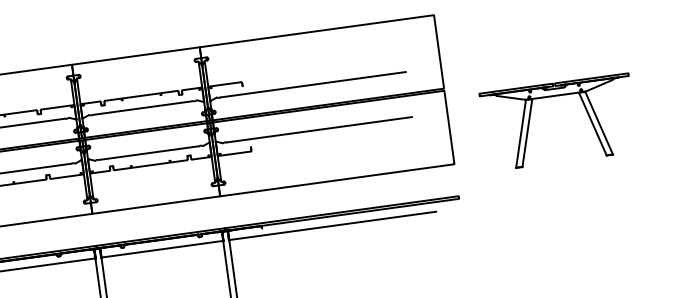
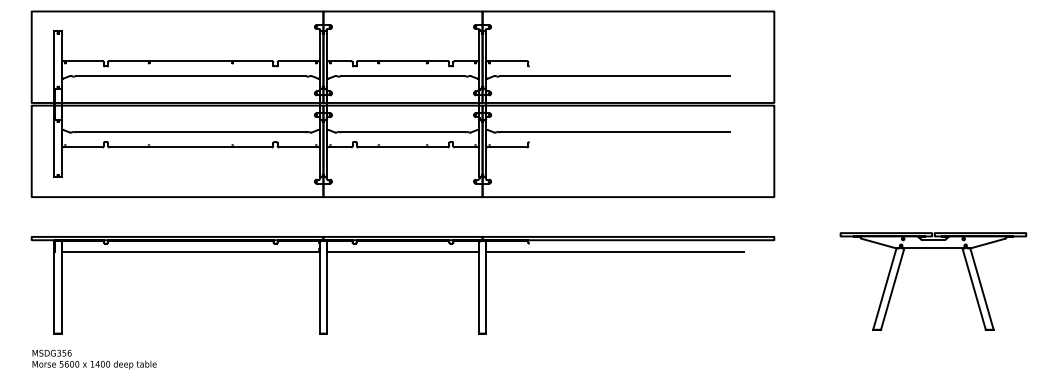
part: (555, 95) -> (933, 248), moved

